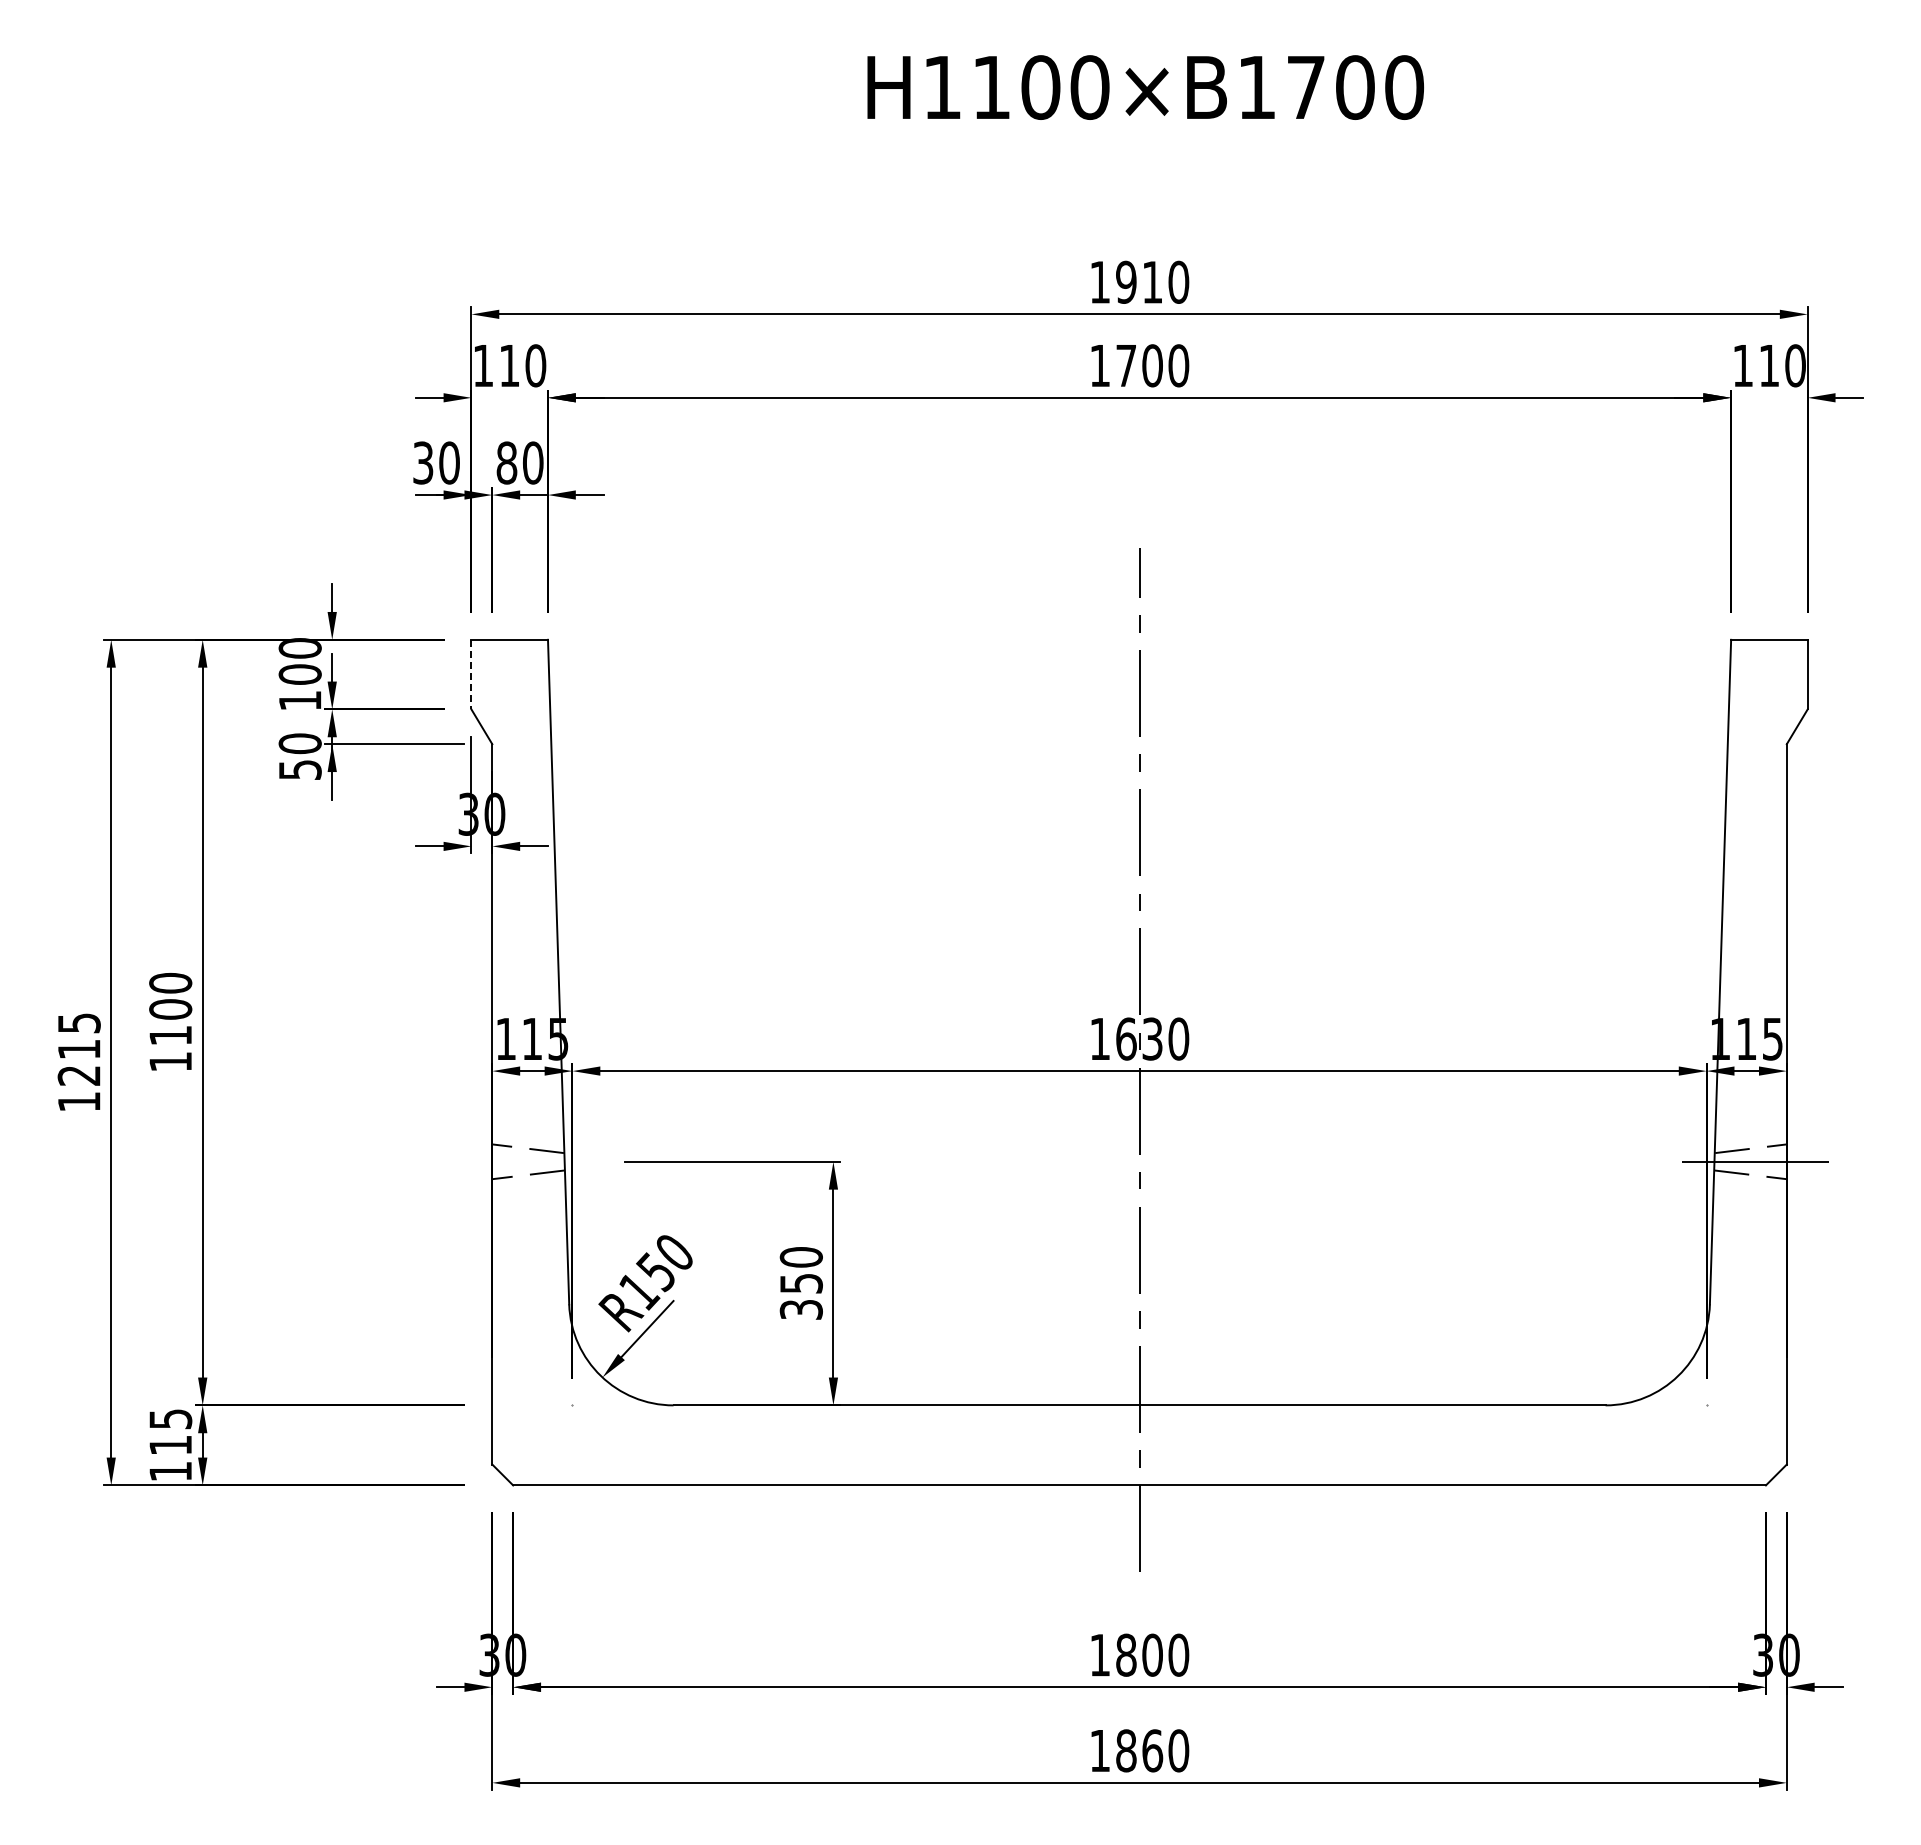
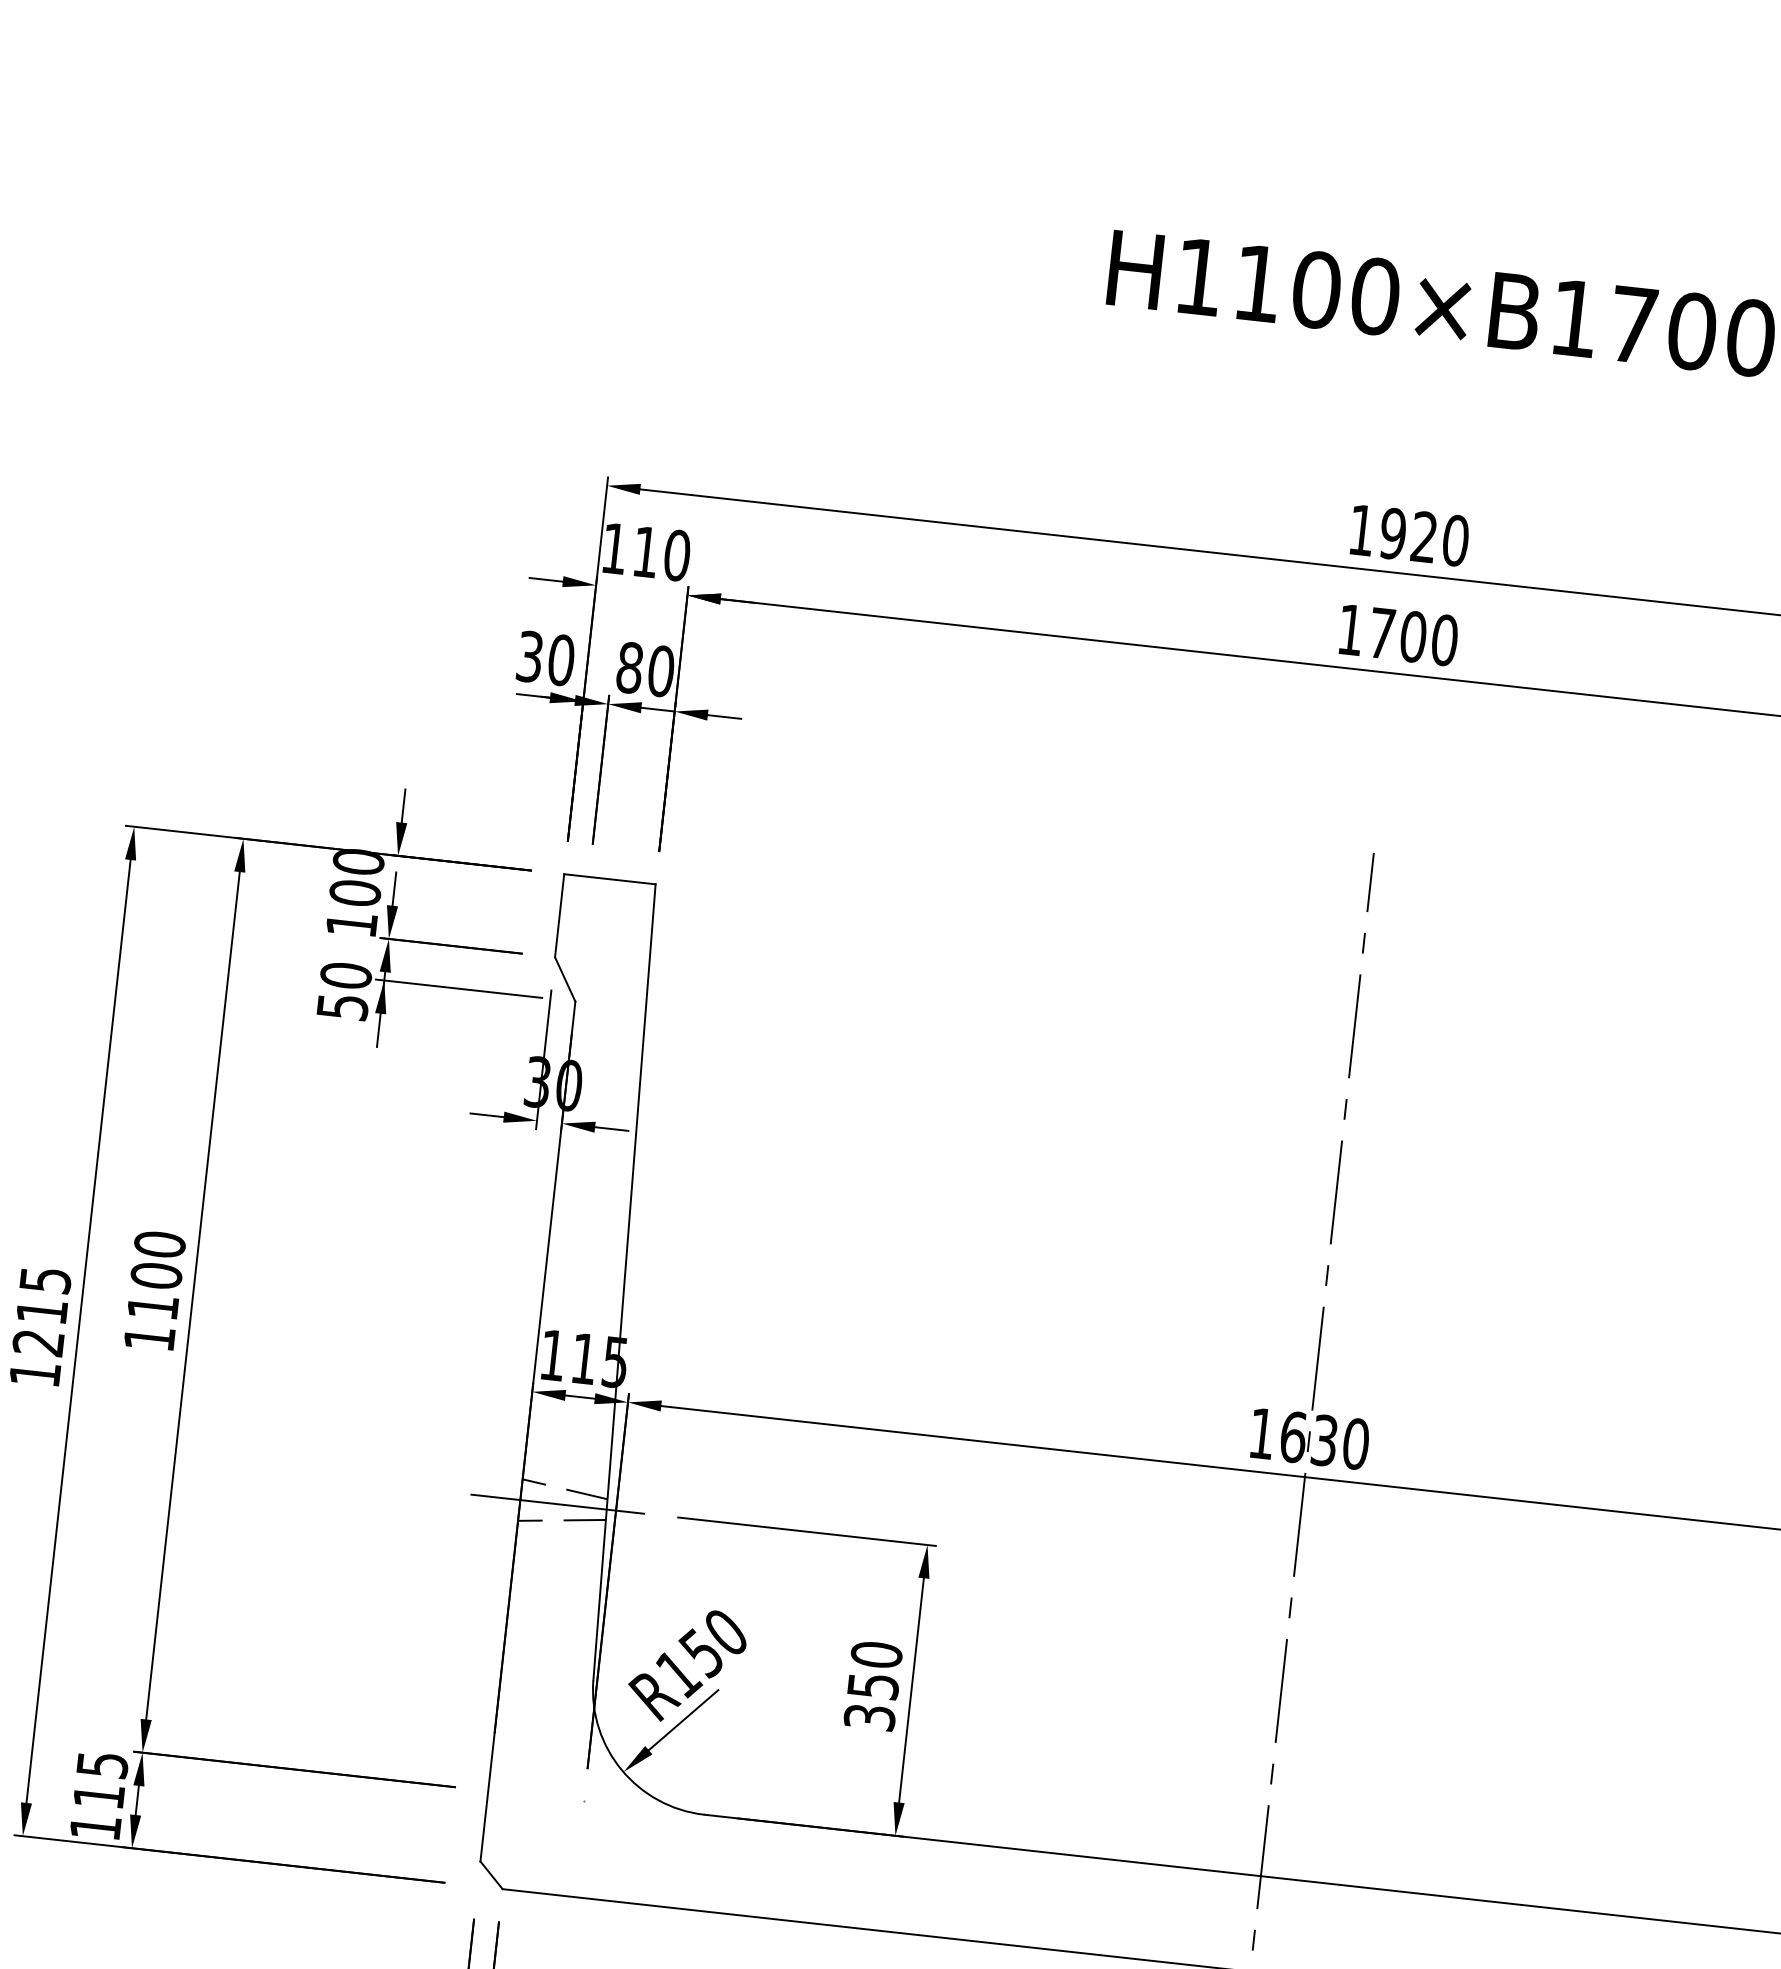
text: (1151, 281) -> (1423, 536), 1910 -> 1920
line: (471, 674) -> (559, 915), dashed -> solid
line: (523, 1161) -> (557, 1503), added

